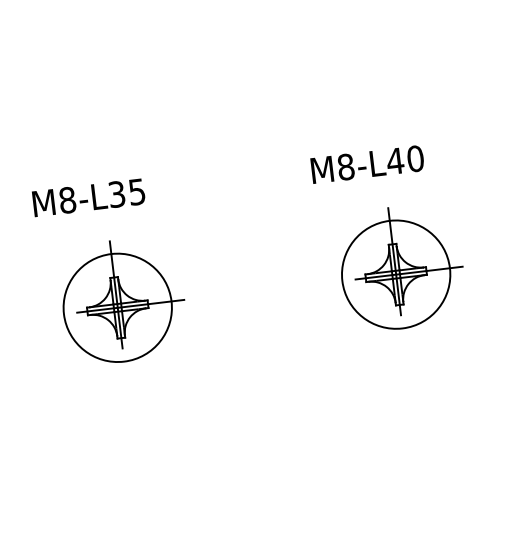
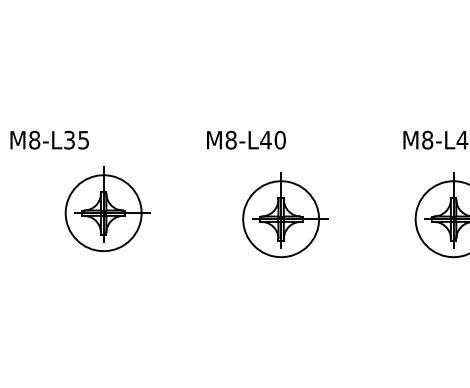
part: (401, 268) -> (285, 215), moved
part: (122, 301) -> (107, 209), moved

